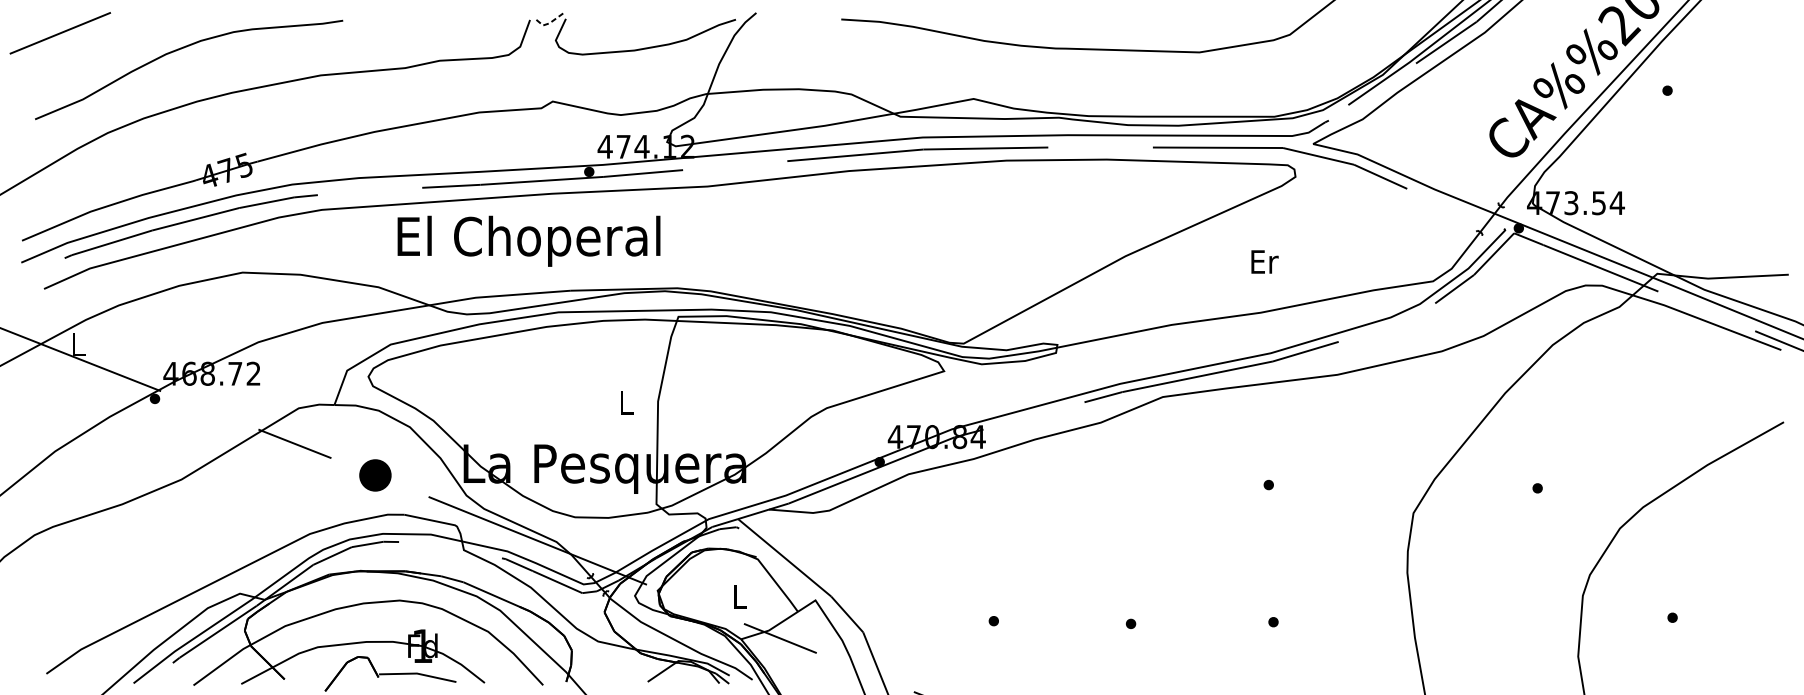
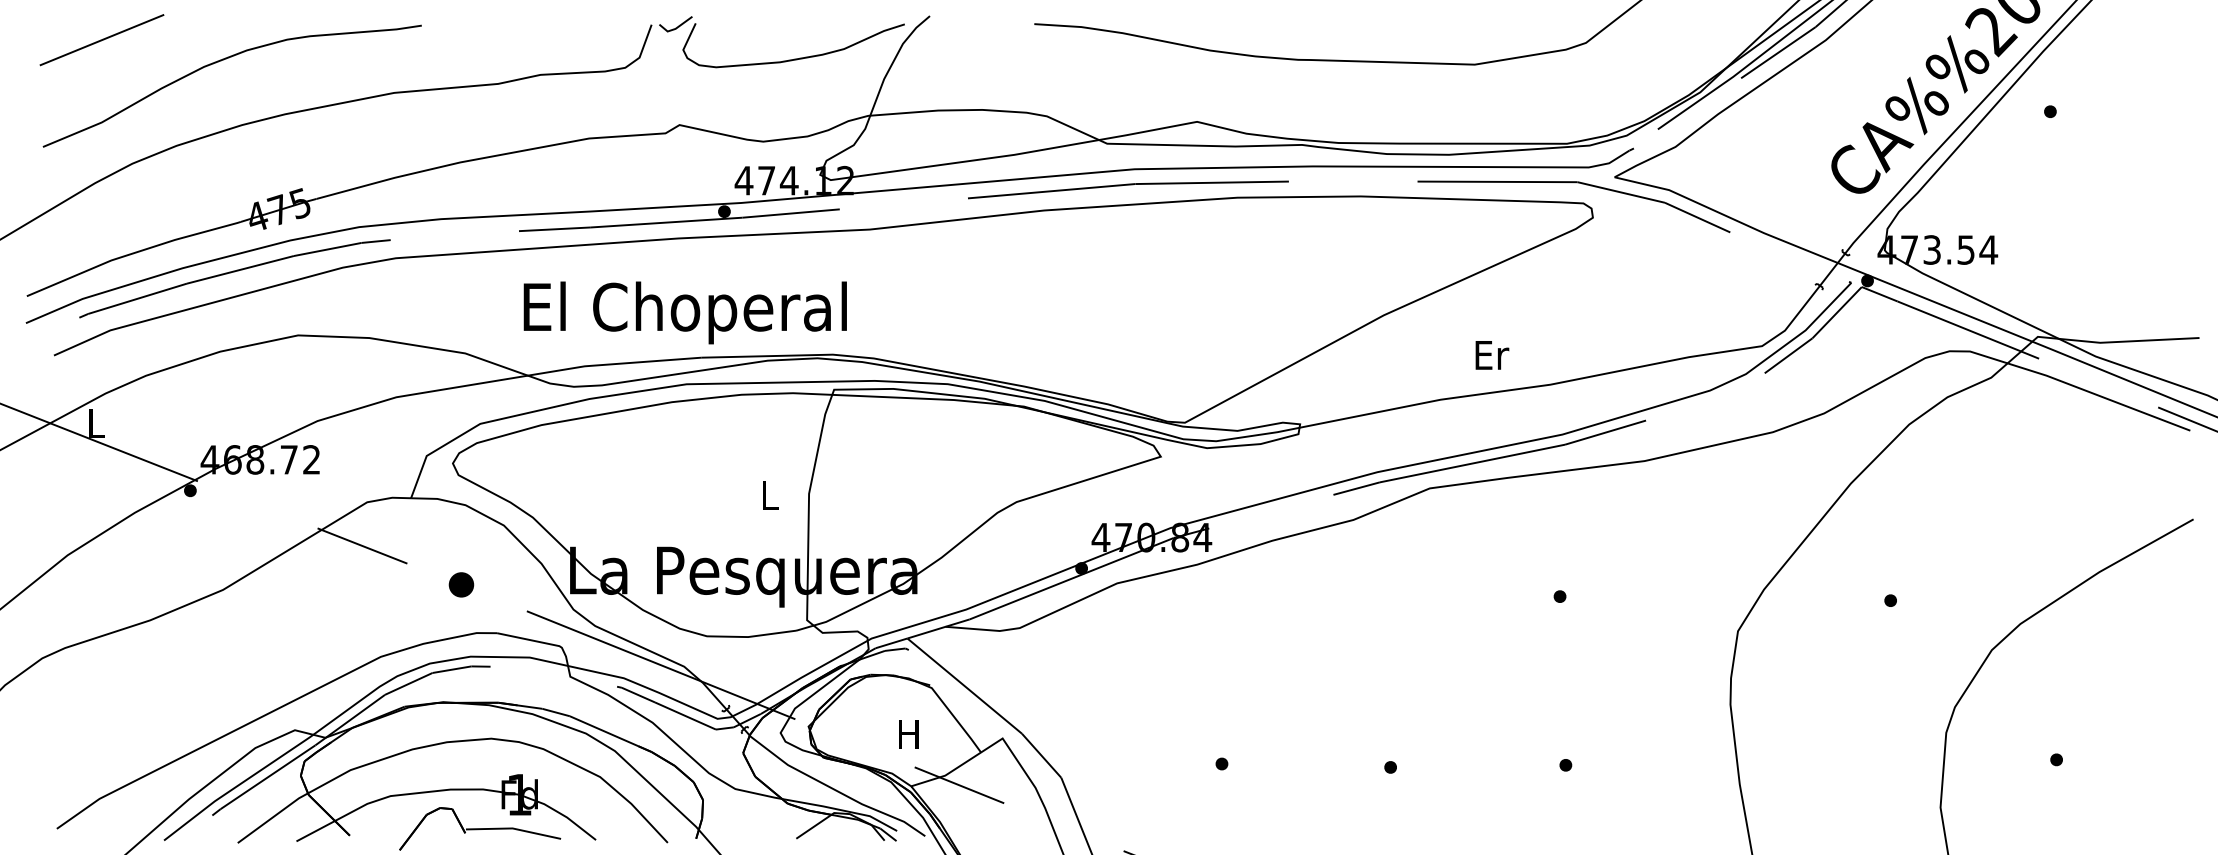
line: (549, 23) -> (675, 28), dashed -> solid
line: (59, 33) -> (101, 40), moved
text: (528, 240) -> (684, 312), moved
text: (1265, 262) -> (1492, 355), moved
part: (375, 475) -> (461, 584), size x0.62
text: (738, 597) -> (908, 734), L -> H

